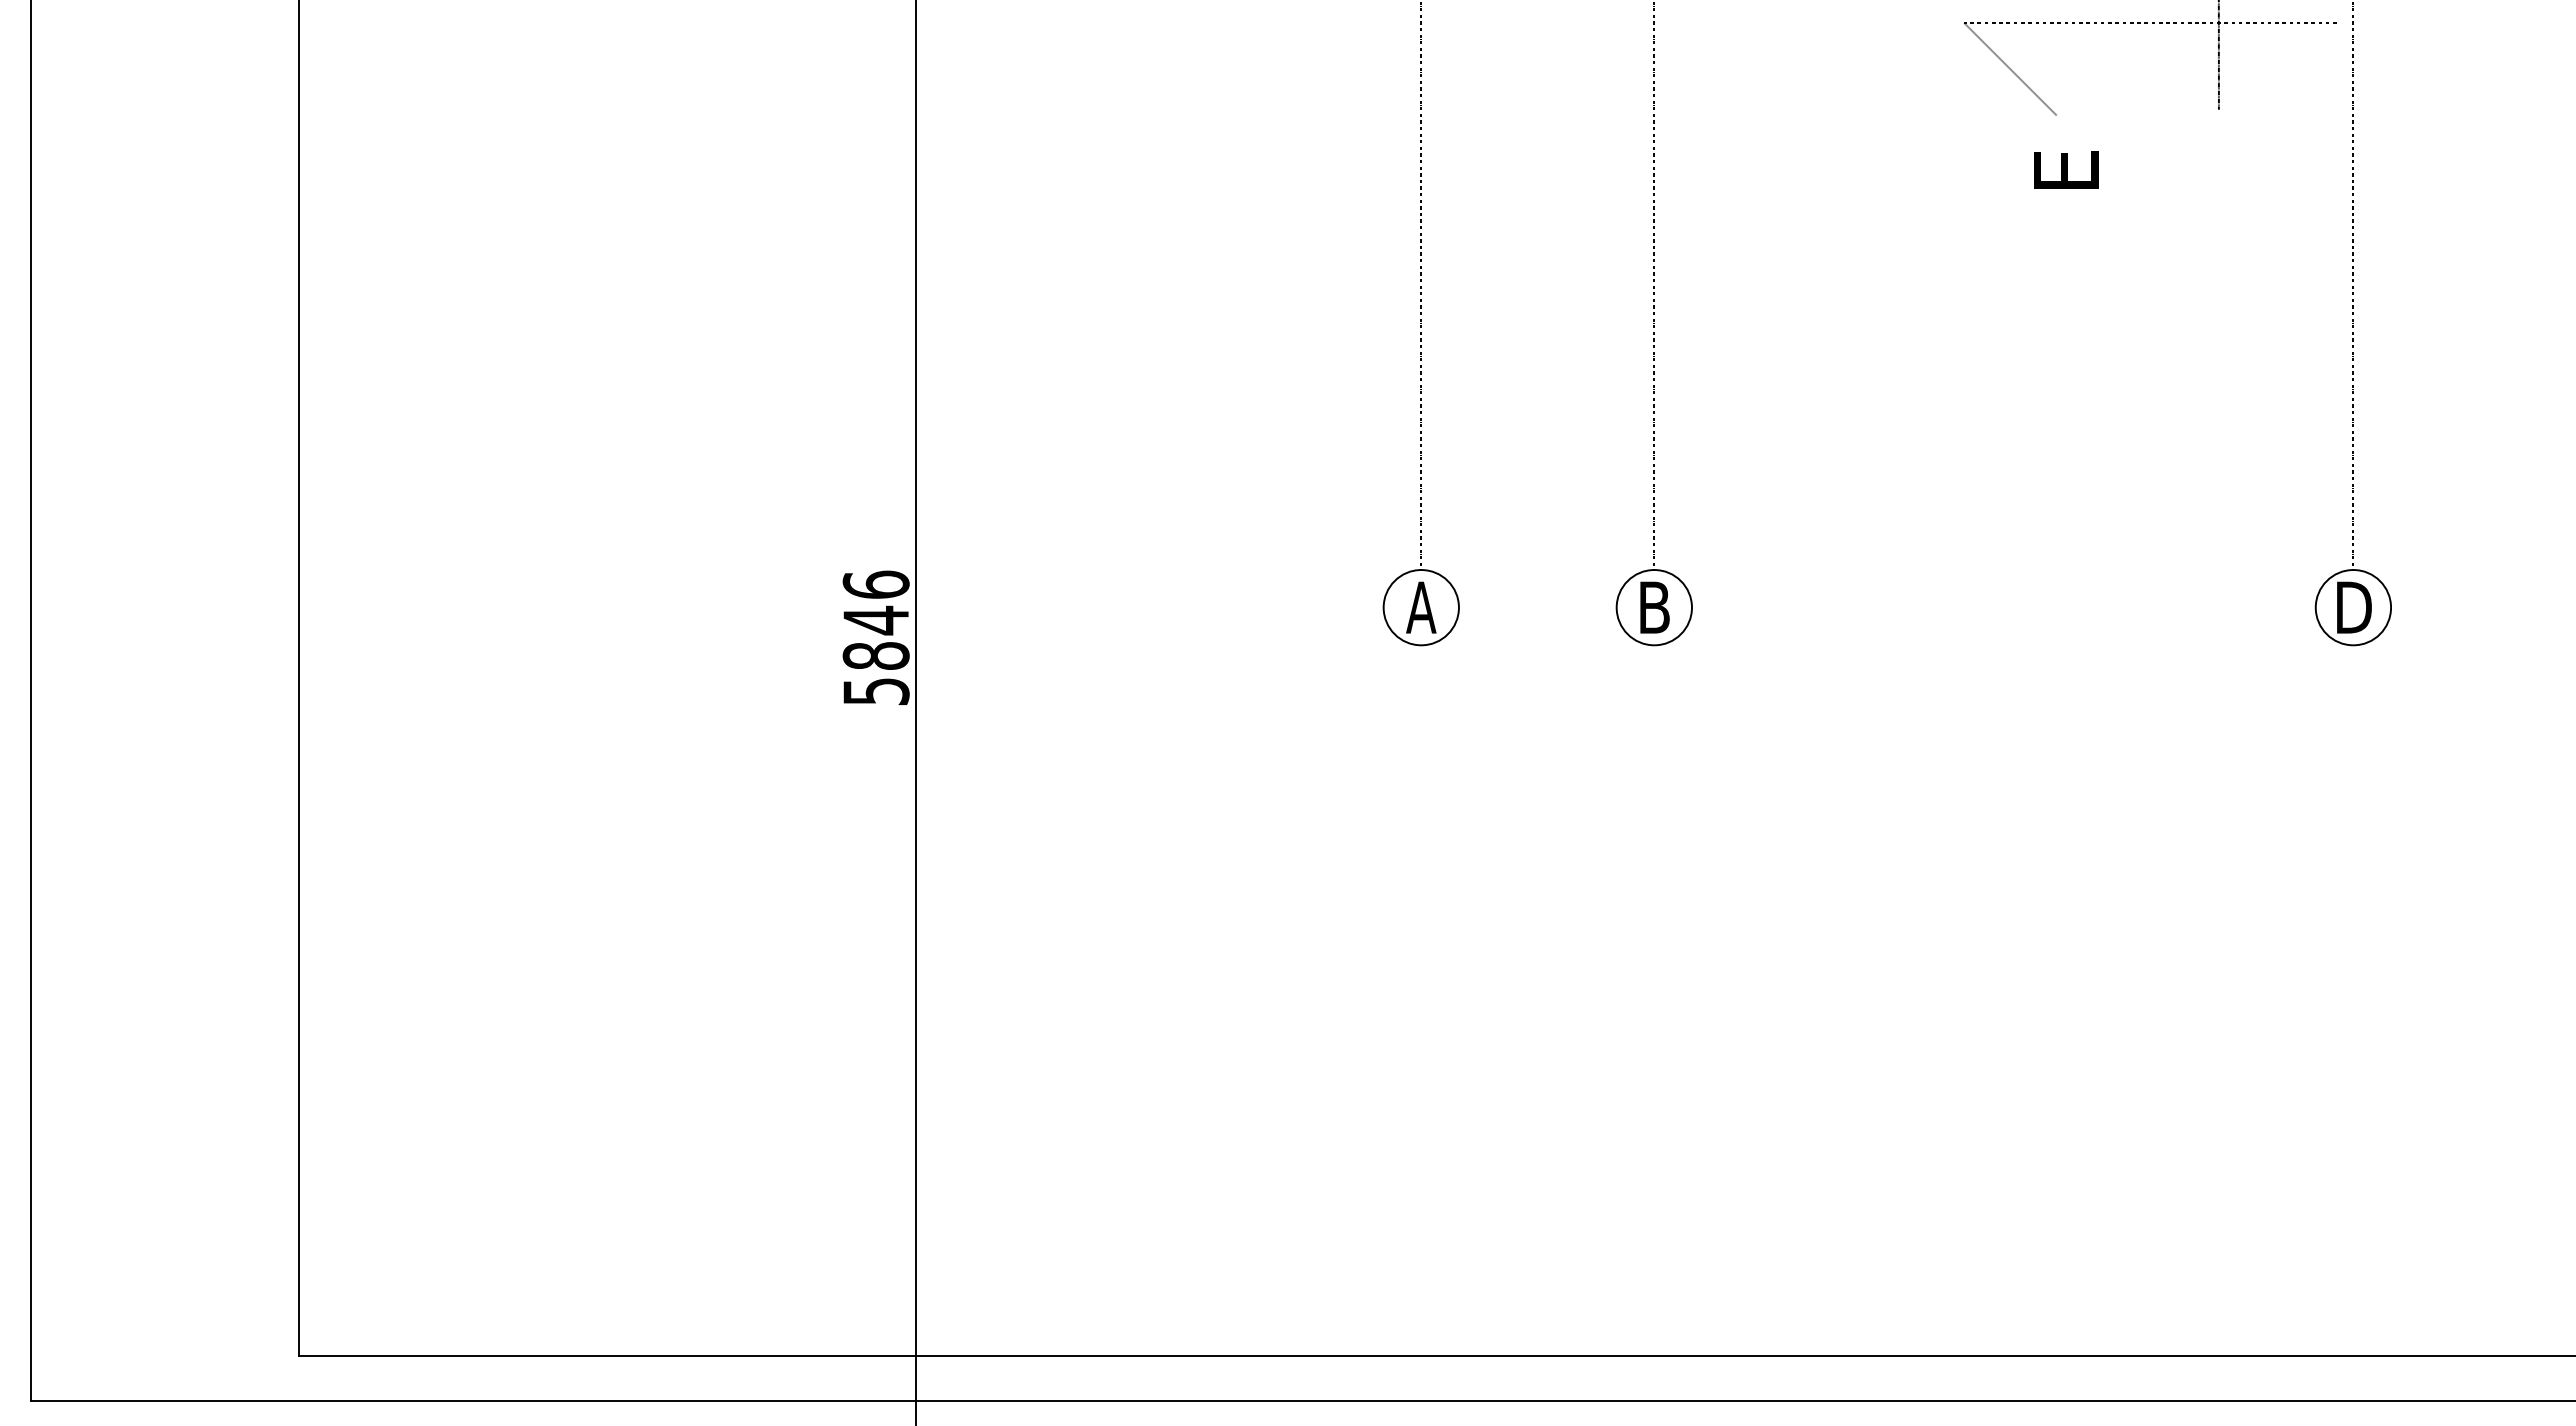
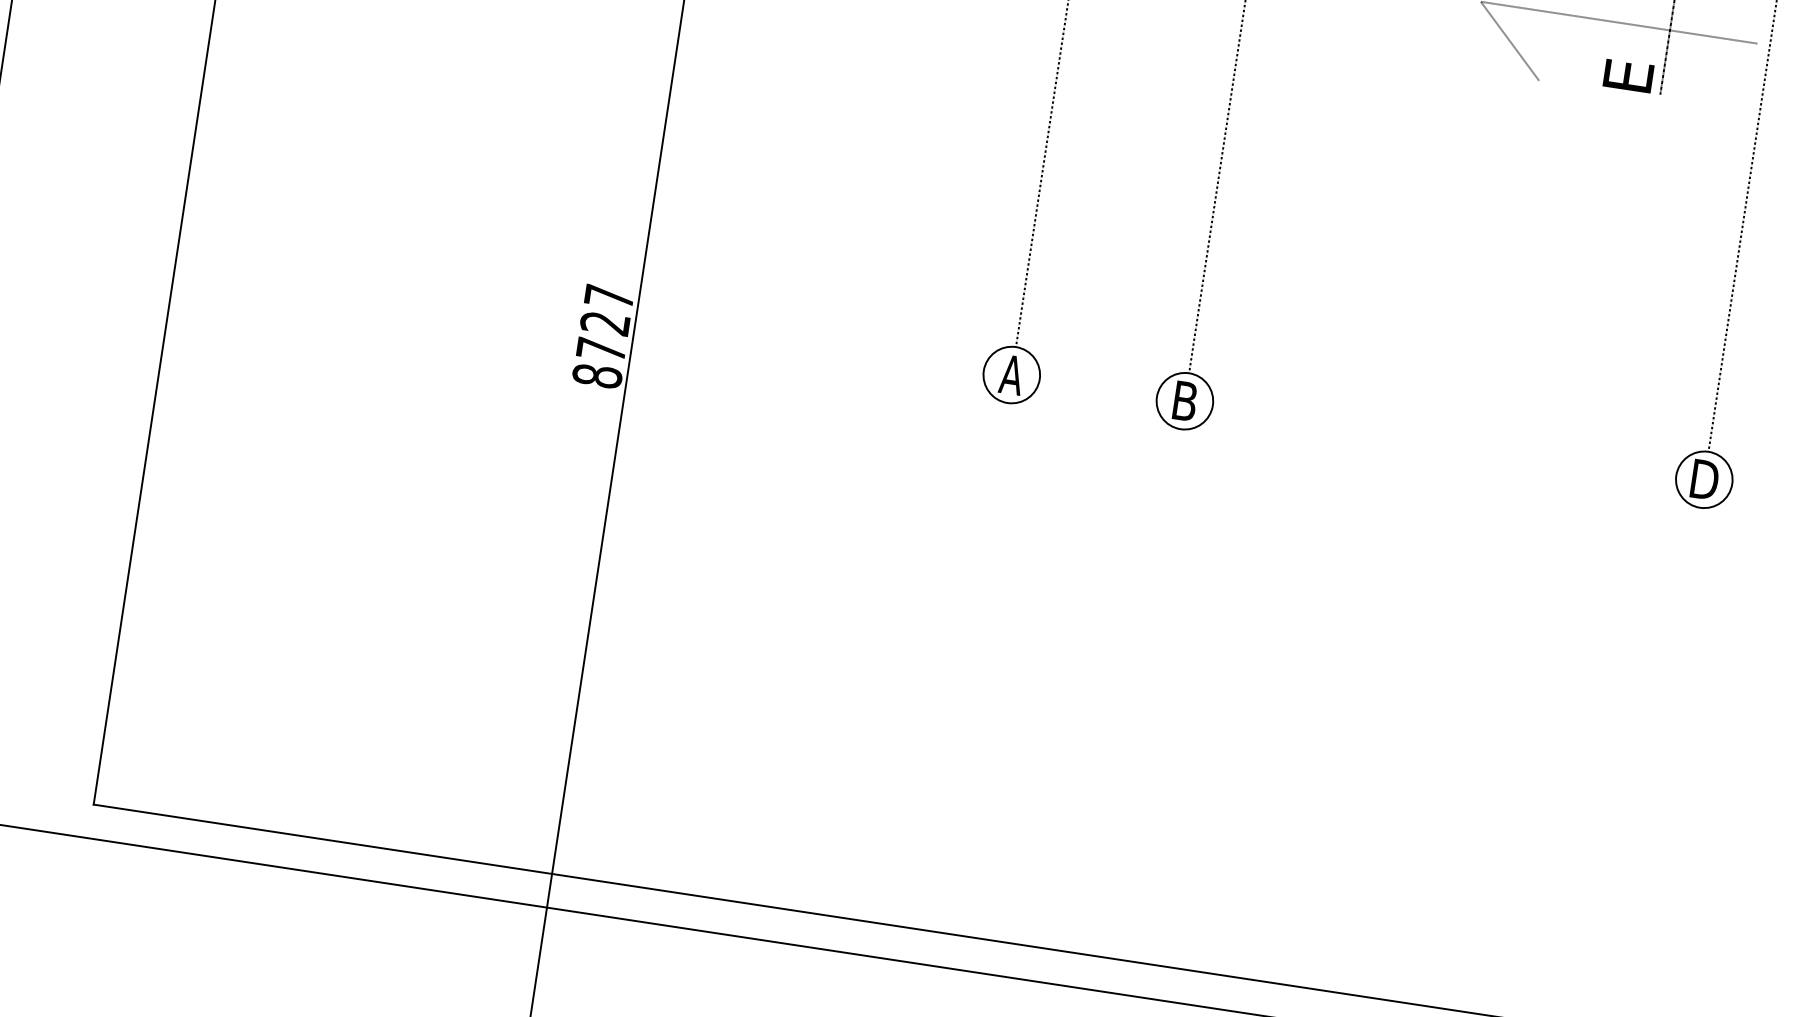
text: (2066, 169) -> (1628, 75), moved
text: (875, 637) -> (602, 335), 5846 -> 8727

